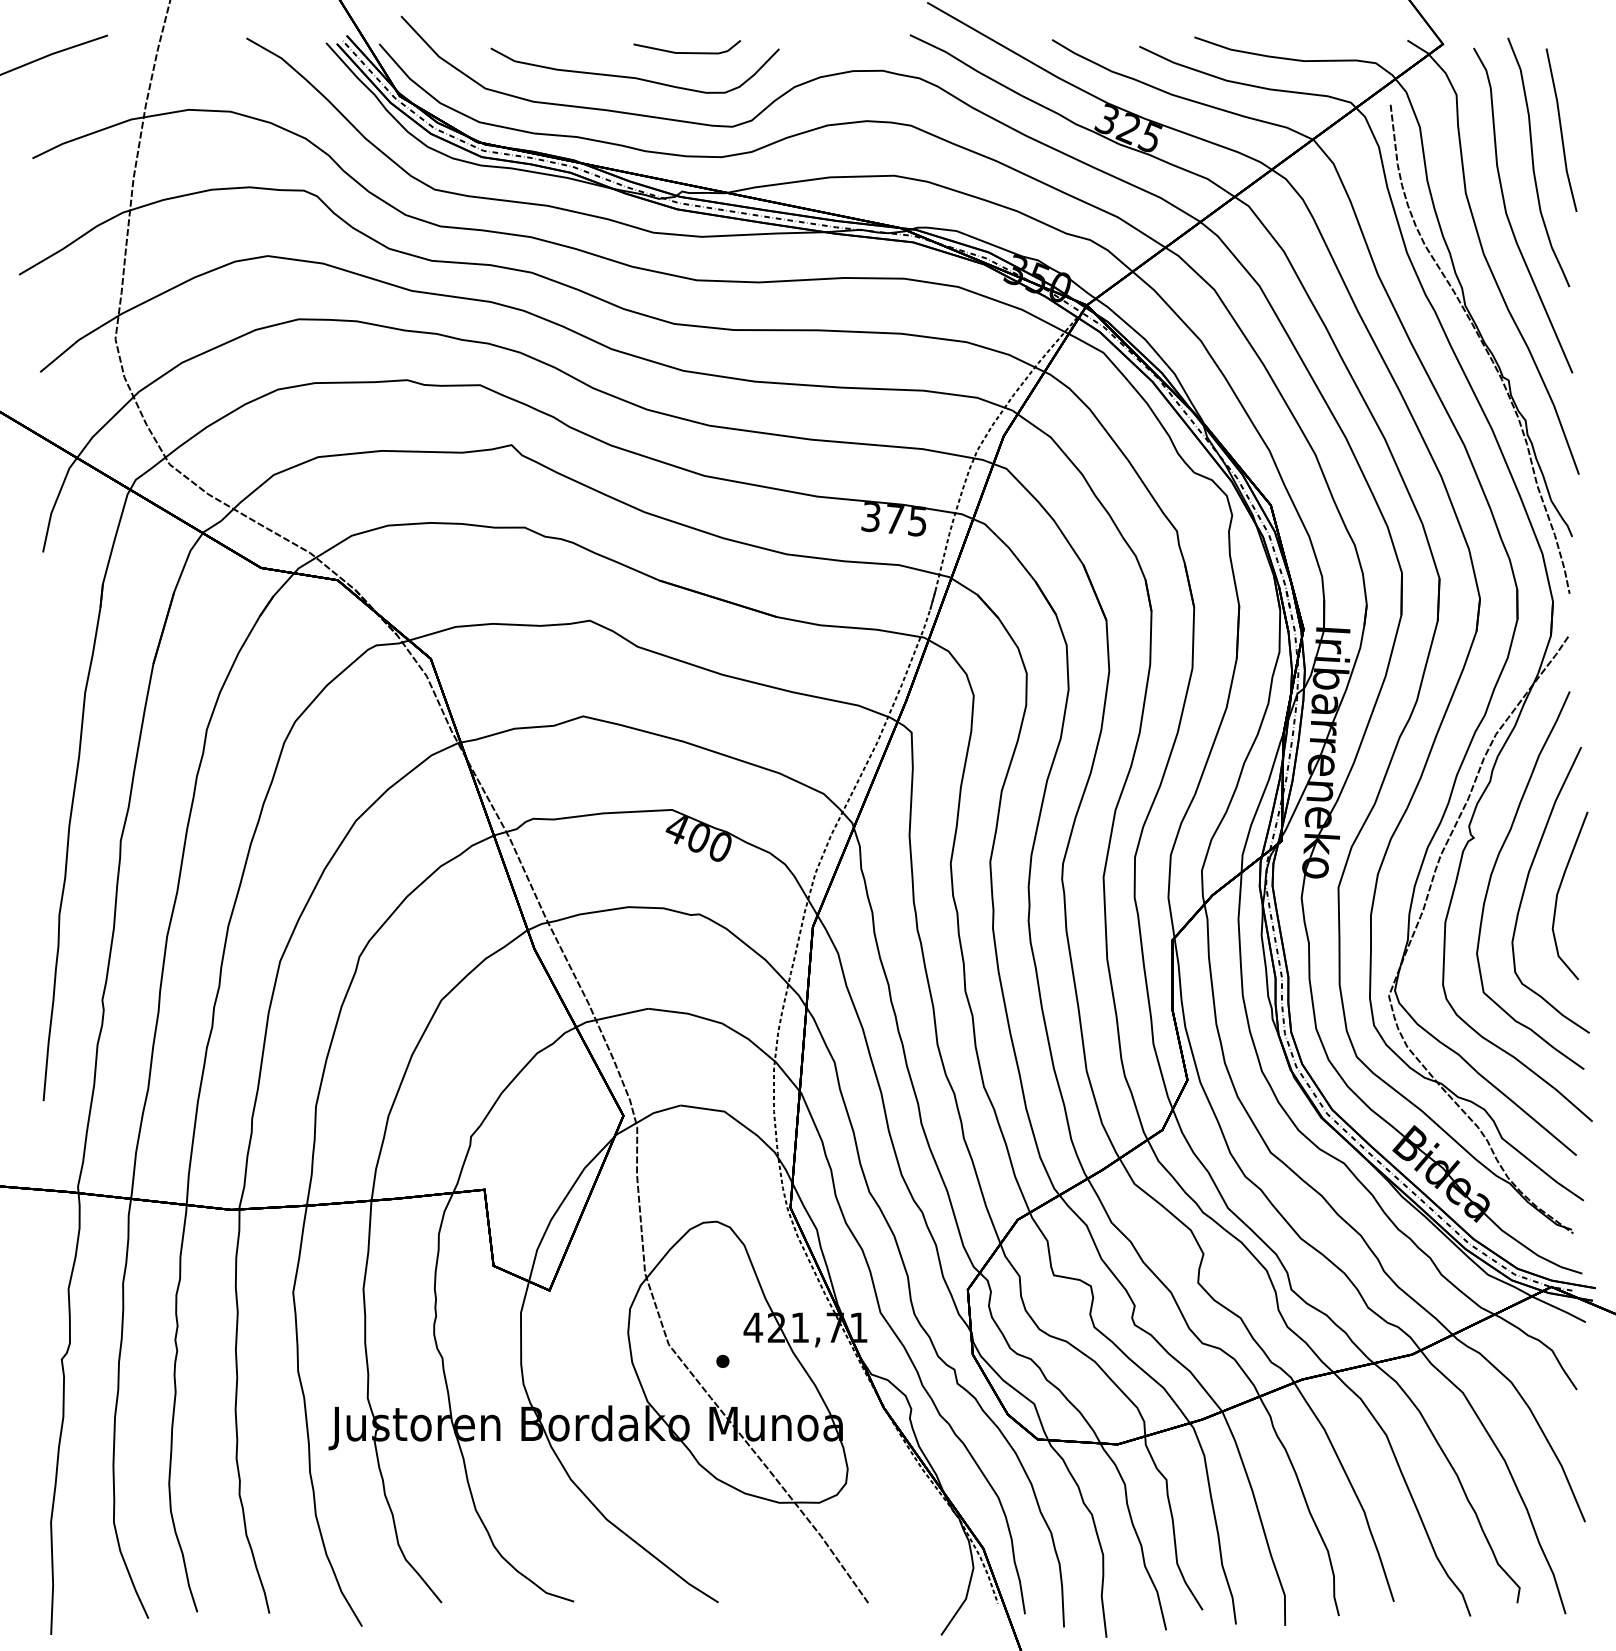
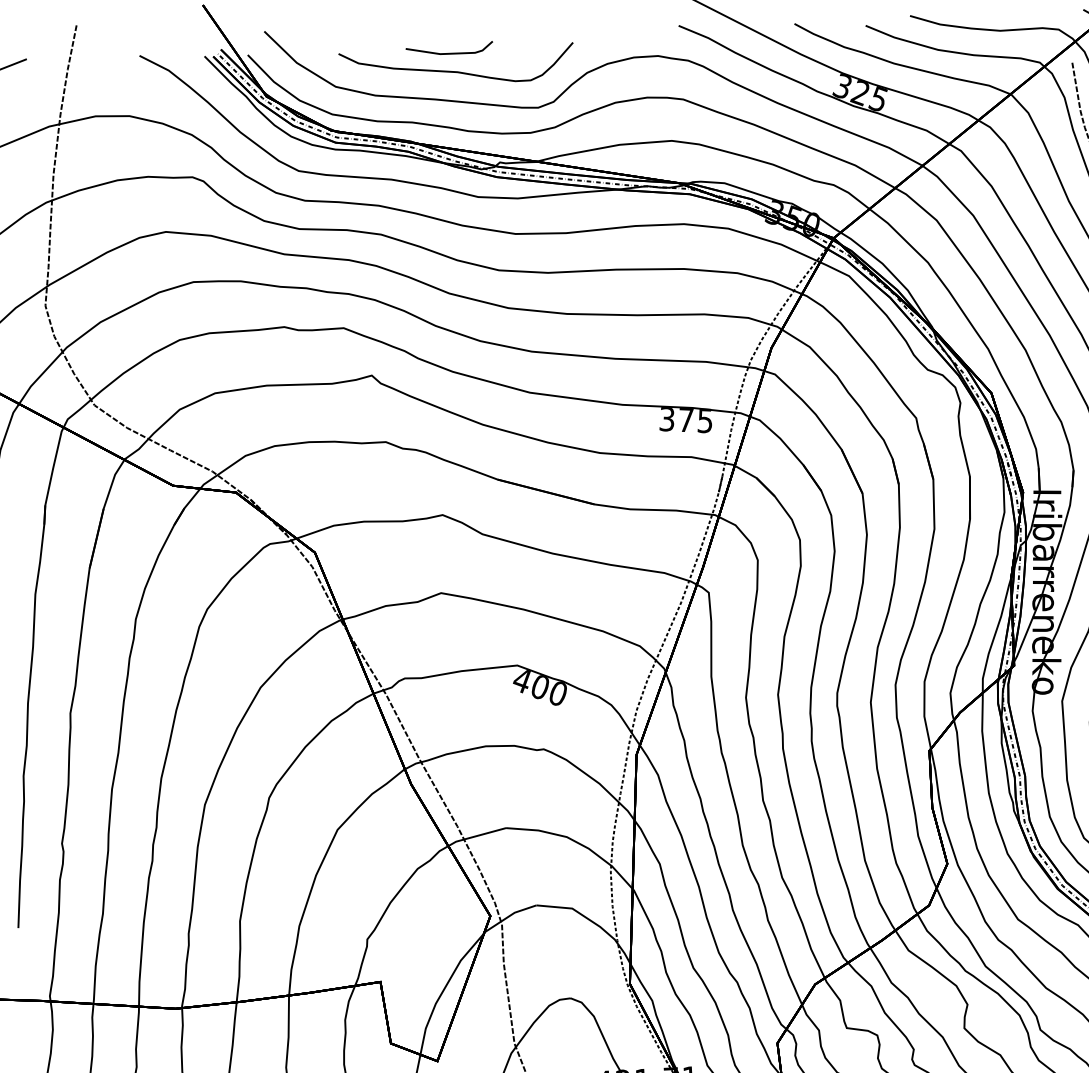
line: (687, 52) -> (449, 53), moved

